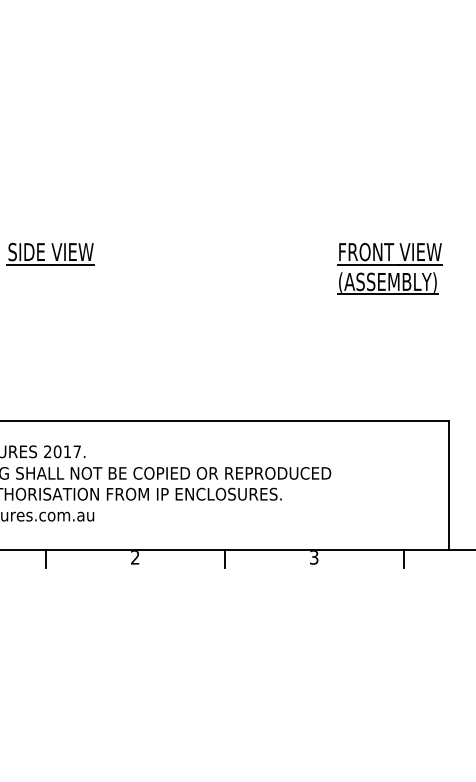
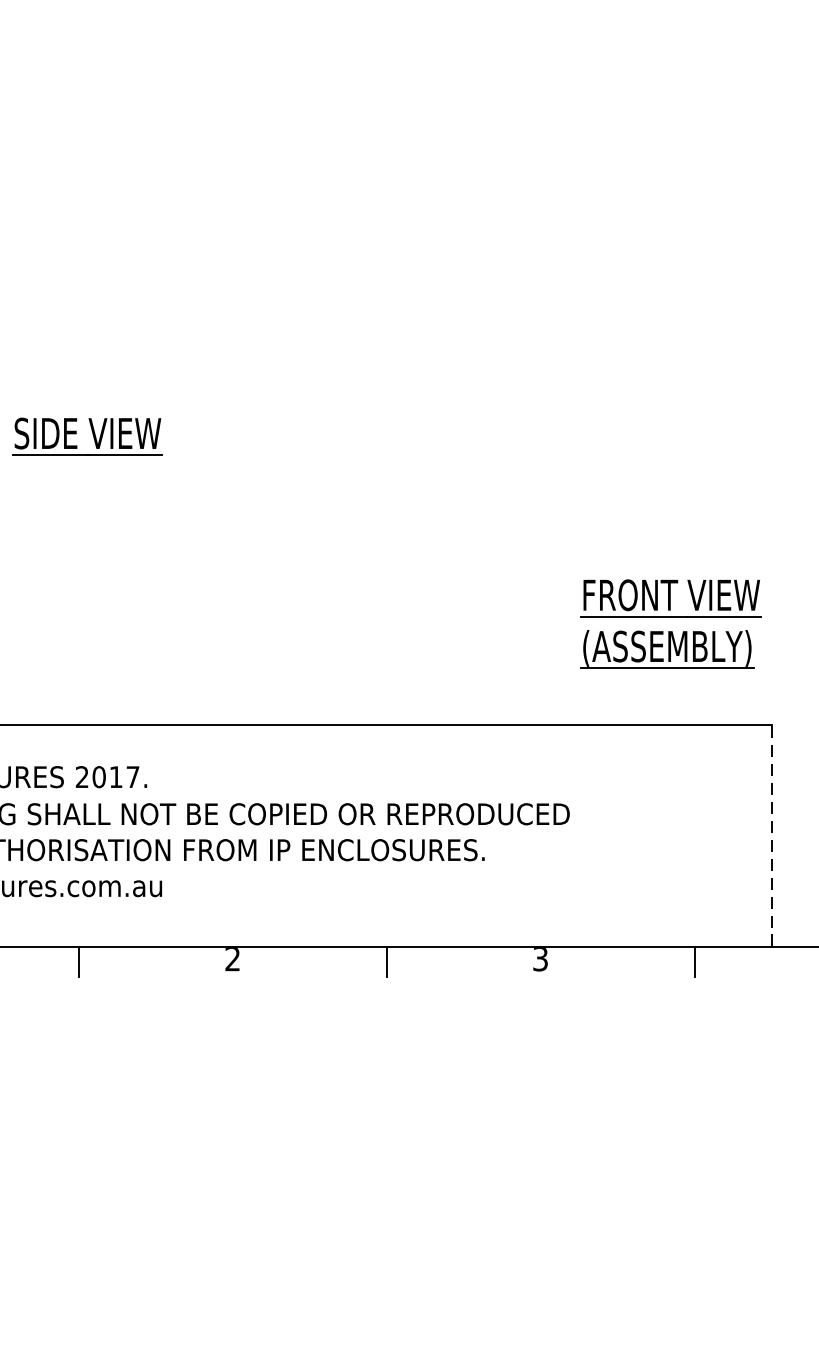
part: (389, 268) -> (670, 623), moved
line: (448, 485) -> (771, 835), solid -> dashed

